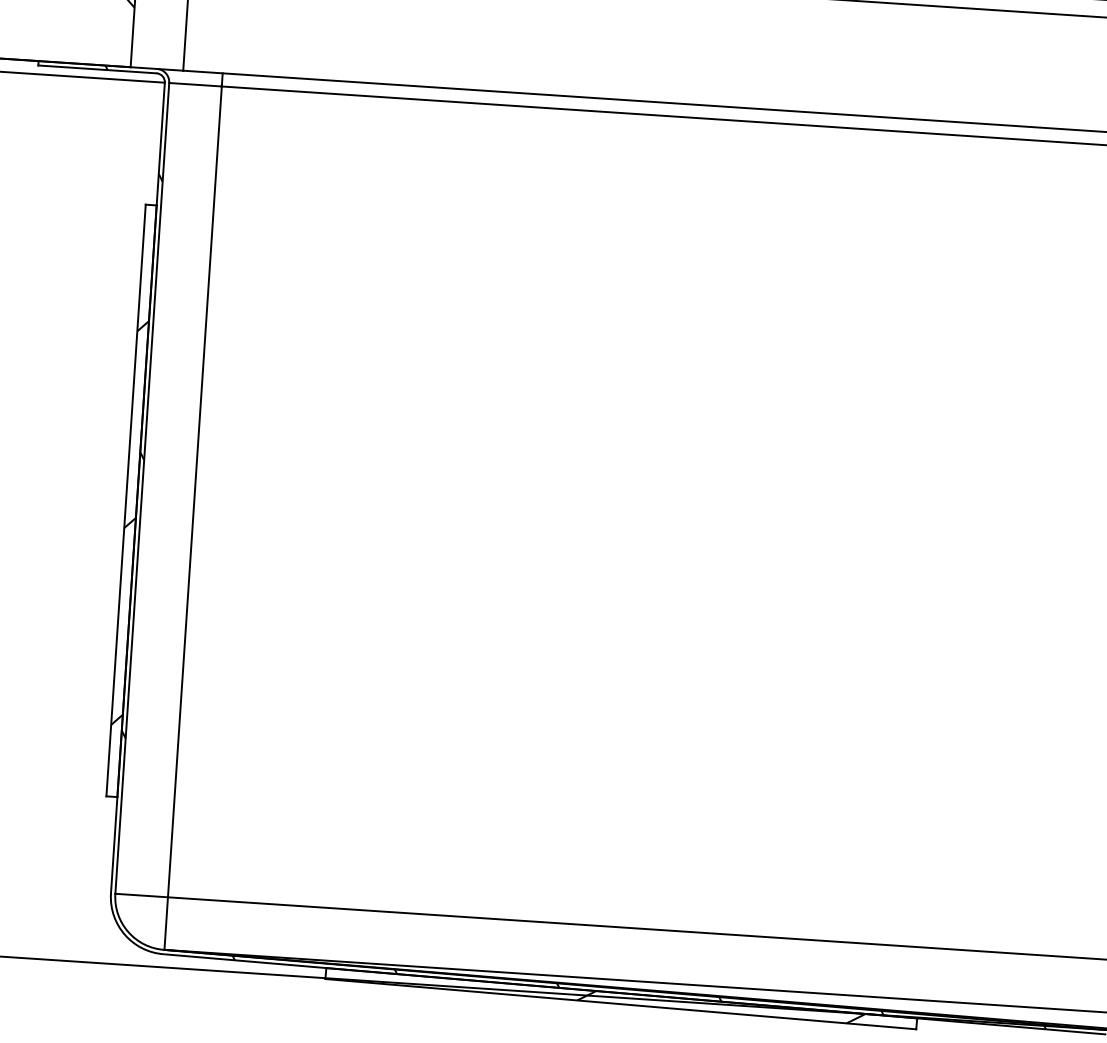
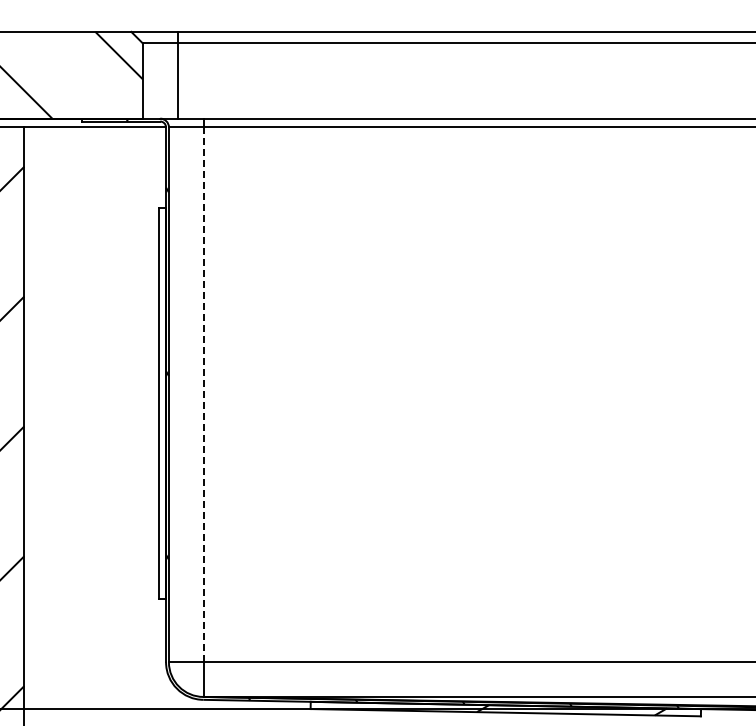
line: (194, 491) -> (203, 394), solid -> dashed
hatch: (130, 522) -> (162, 417), removed

